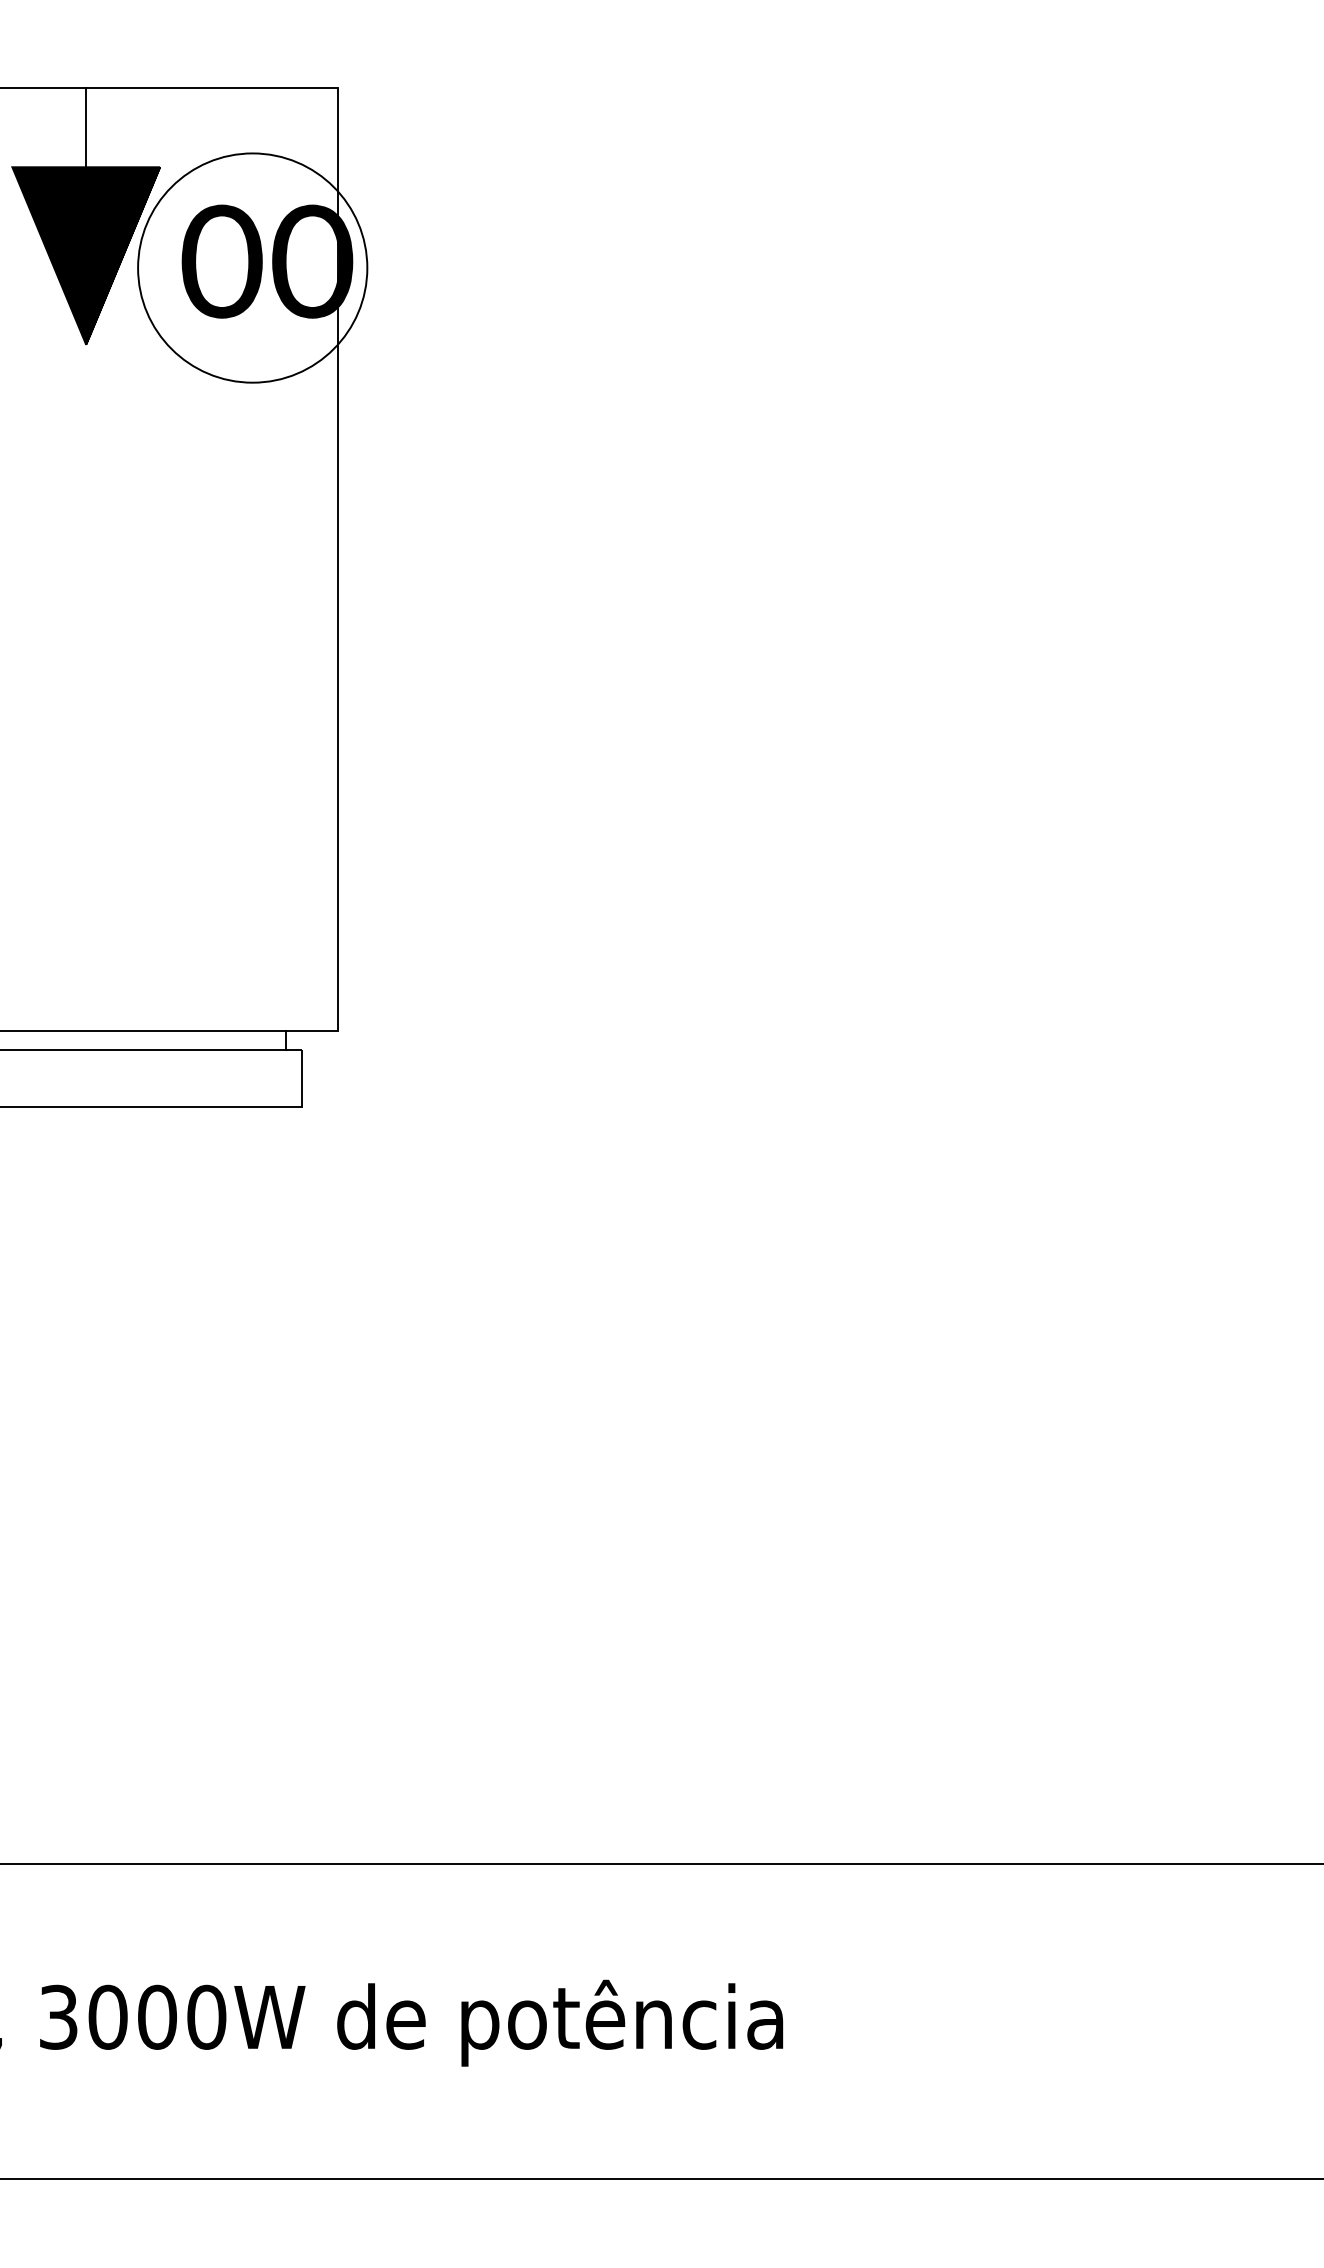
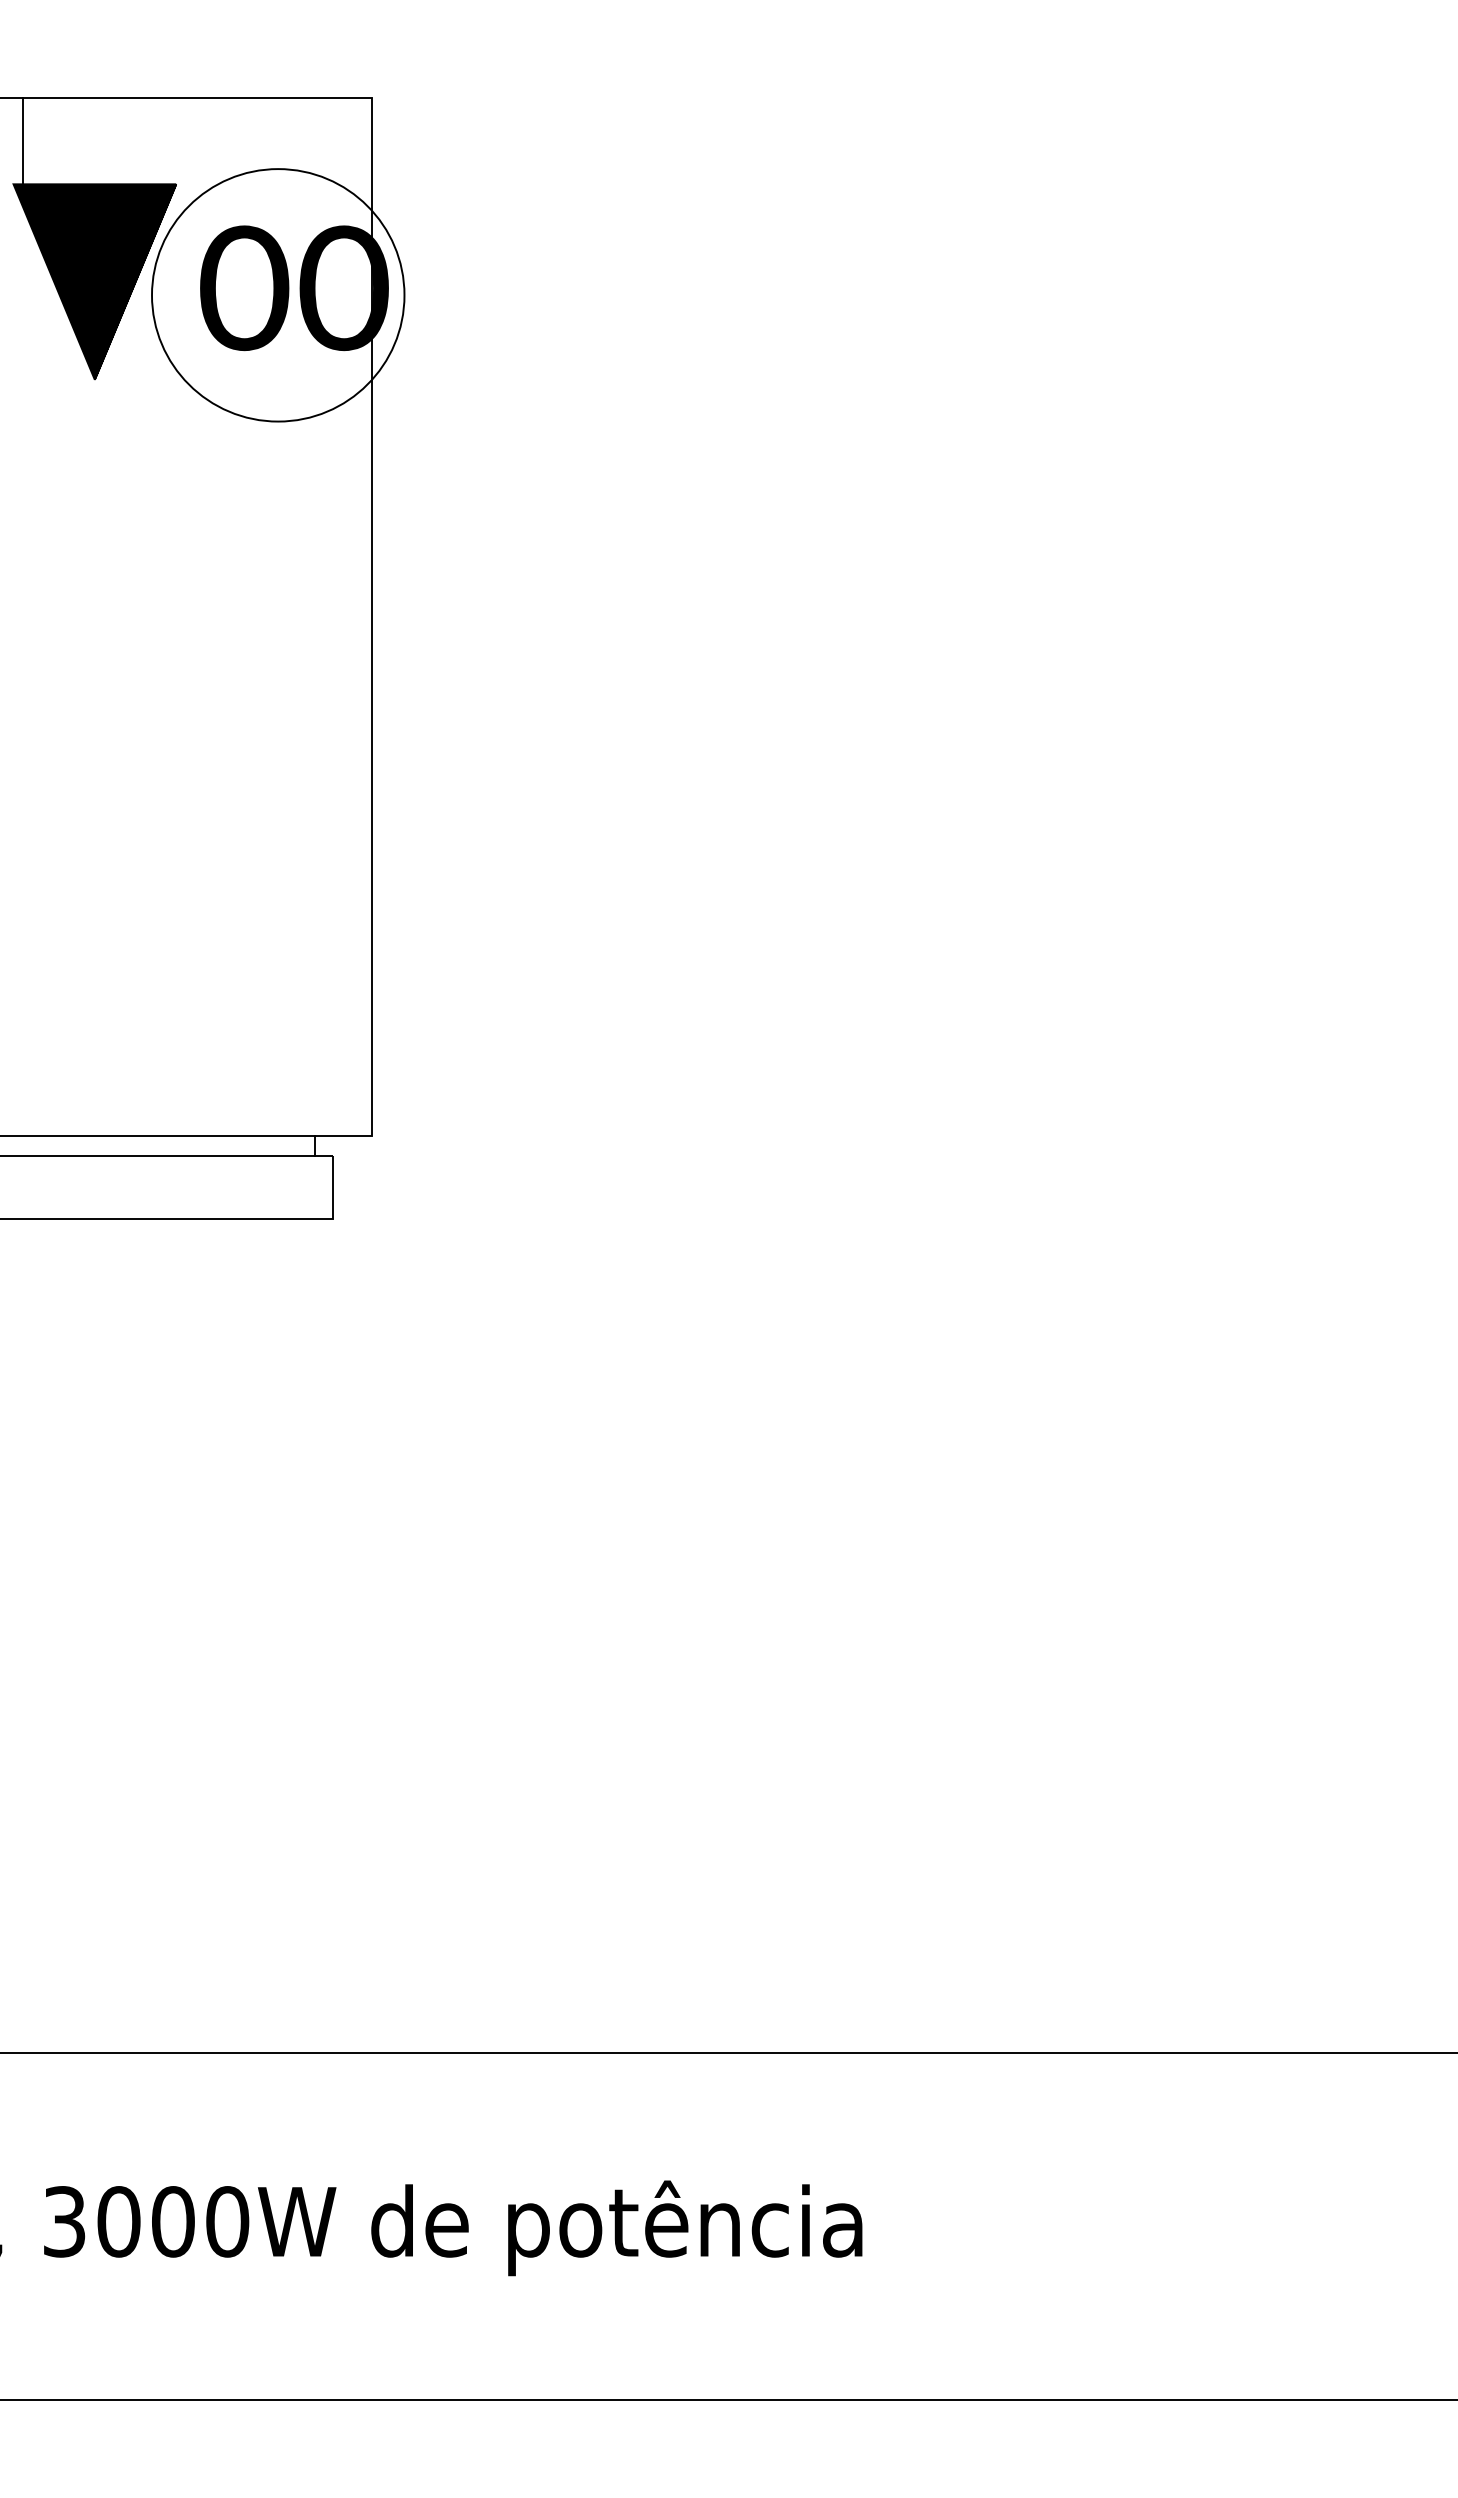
line: (85, 127) -> (22, 140), moved

